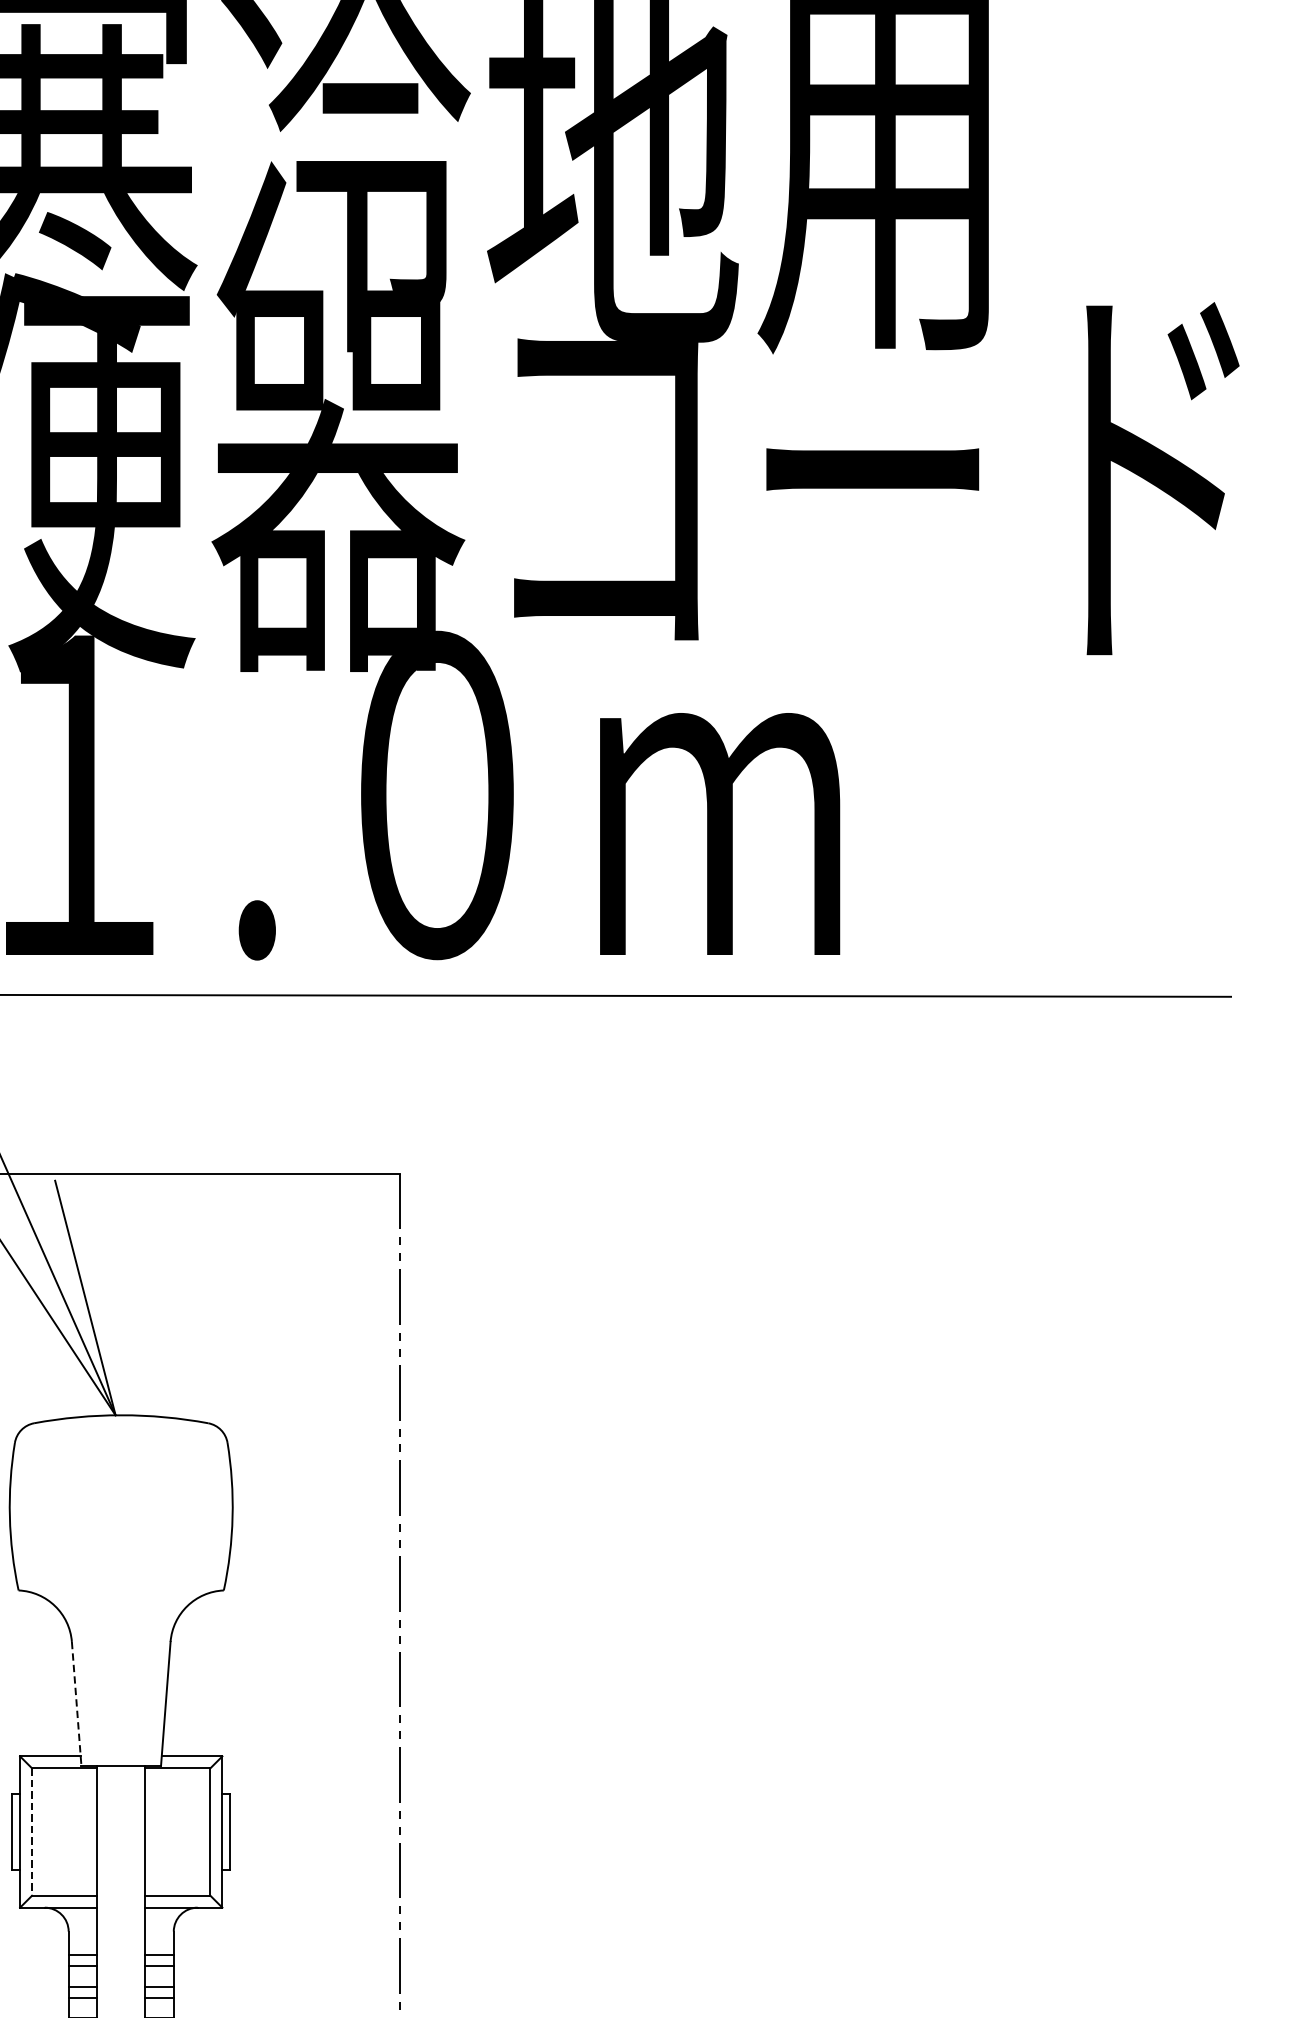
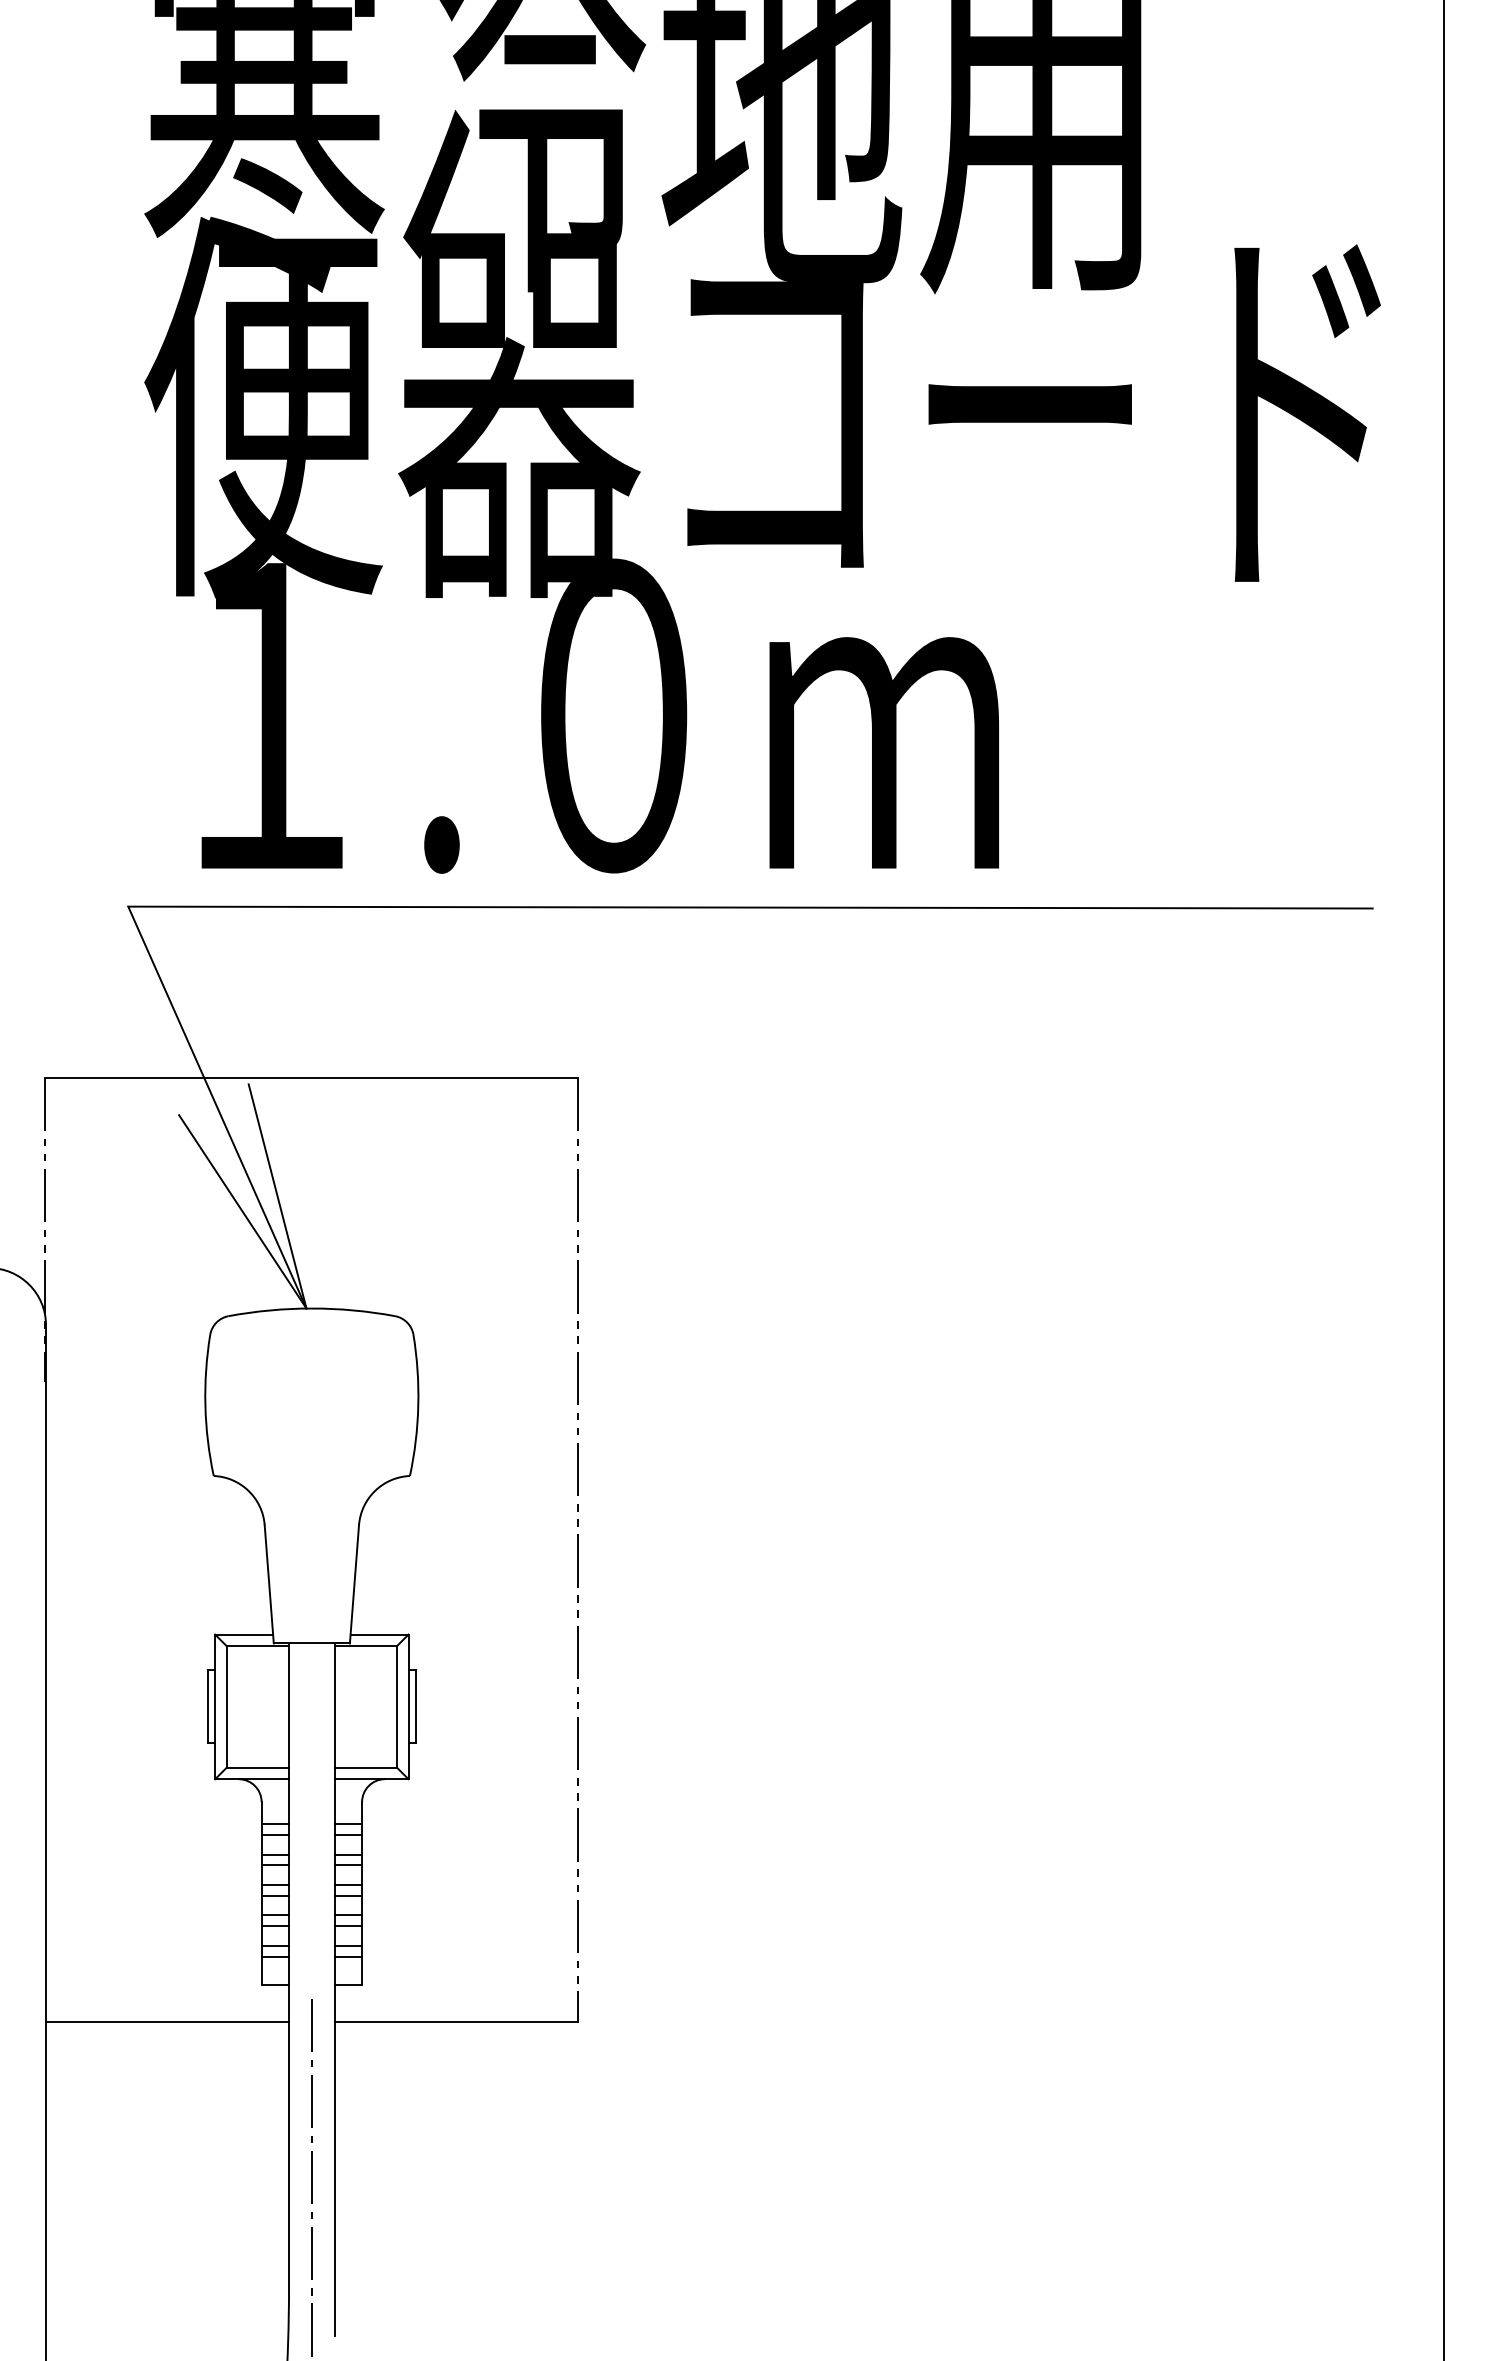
line: (76, 1703) -> (269, 1584), dashed -> solid
line: (31, 1831) -> (226, 1706), dashed -> solid

